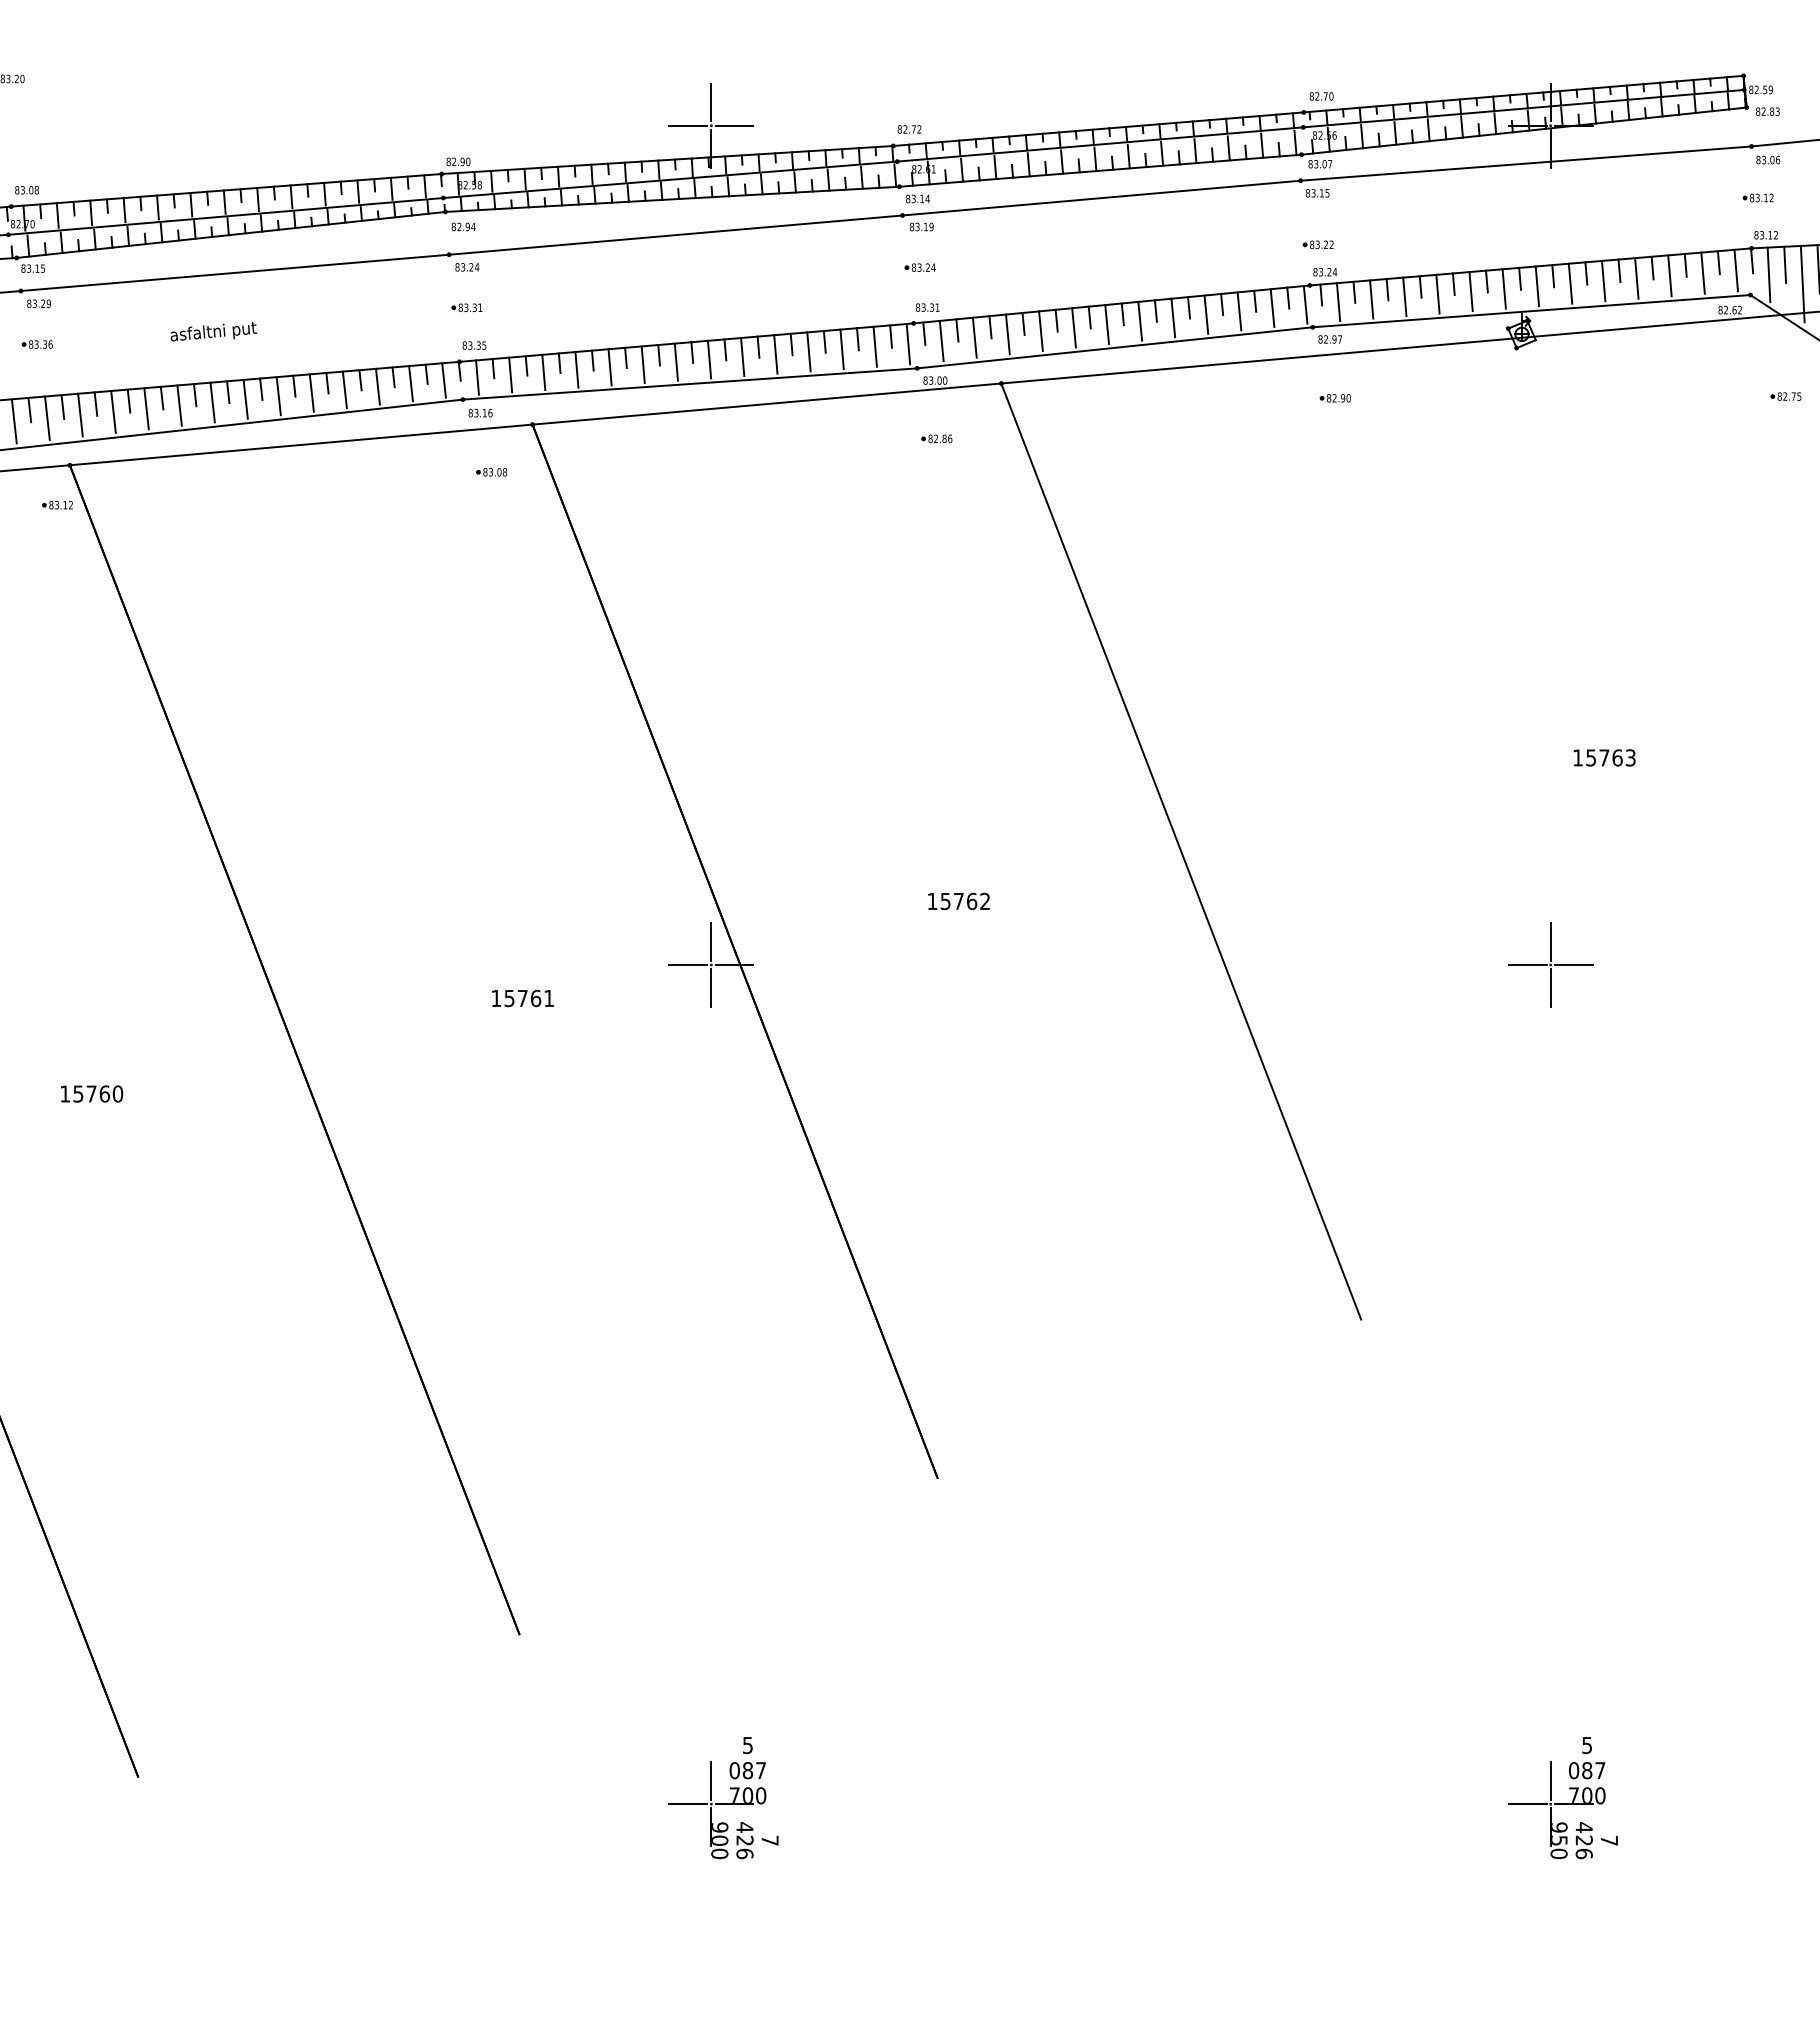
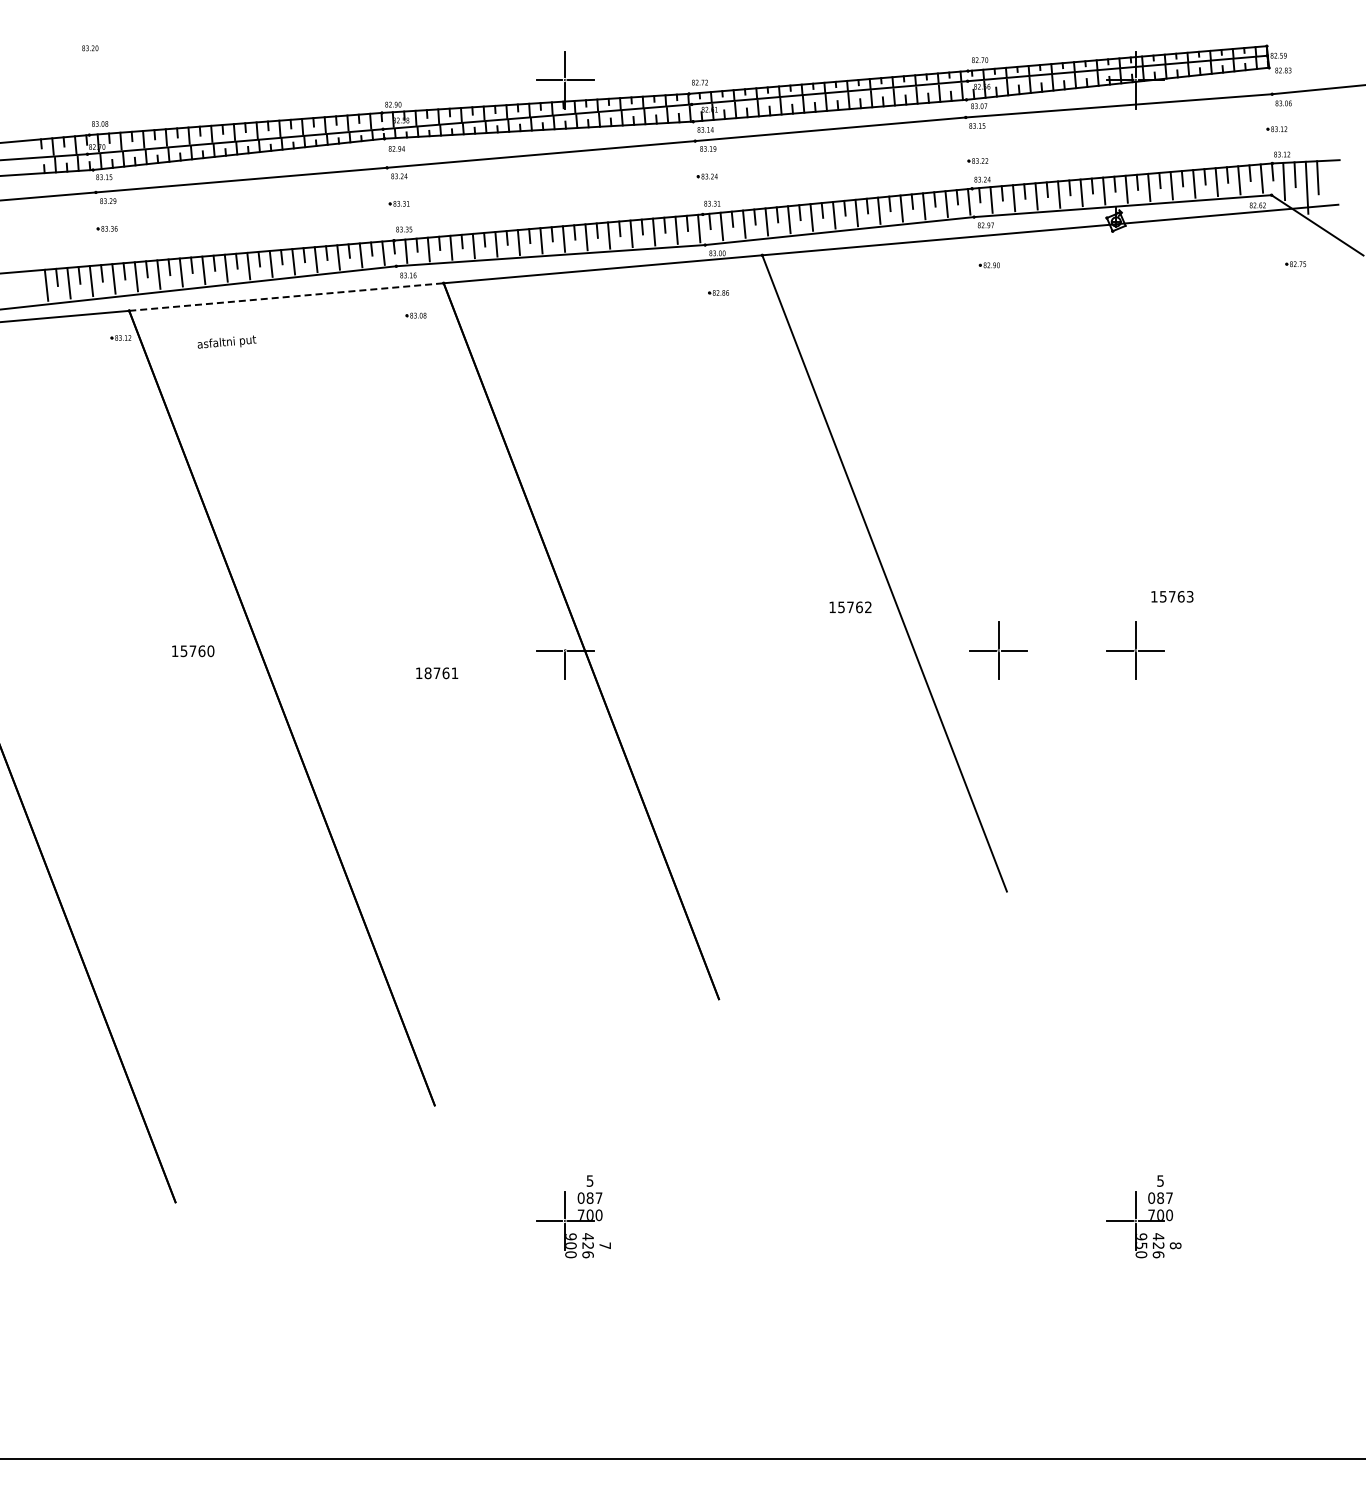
text: (212, 330) -> (226, 341), moved
line: (301, 445) -> (286, 297), solid -> dashed
text: (1604, 757) -> (1172, 596), moved
text: (958, 901) -> (850, 607), moved
line: (711, 941) -> (565, 634), removed
part: (1348, 964) -> (998, 650), added
text: (508, 998) -> (427, 673), 15761 -> 18761
text: (92, 1094) -> (193, 651), moved
text: (1609, 1840) -> (1175, 1245), 7 -> 8

